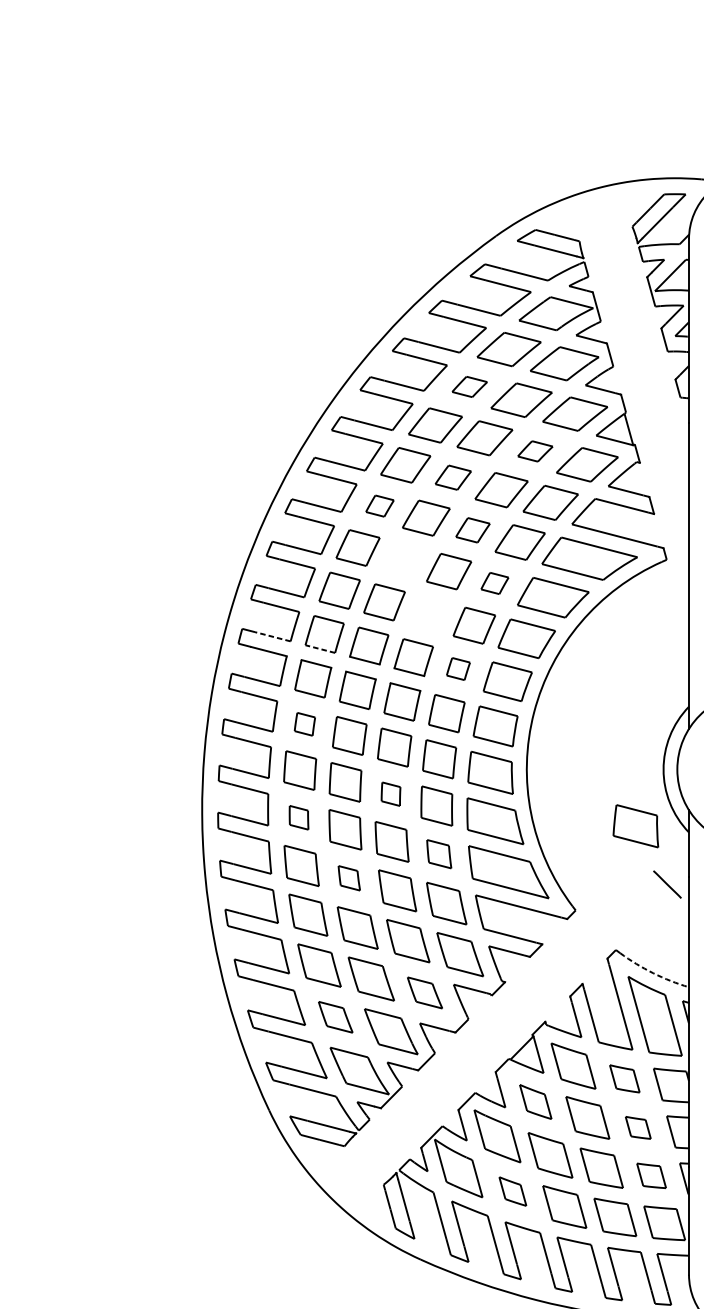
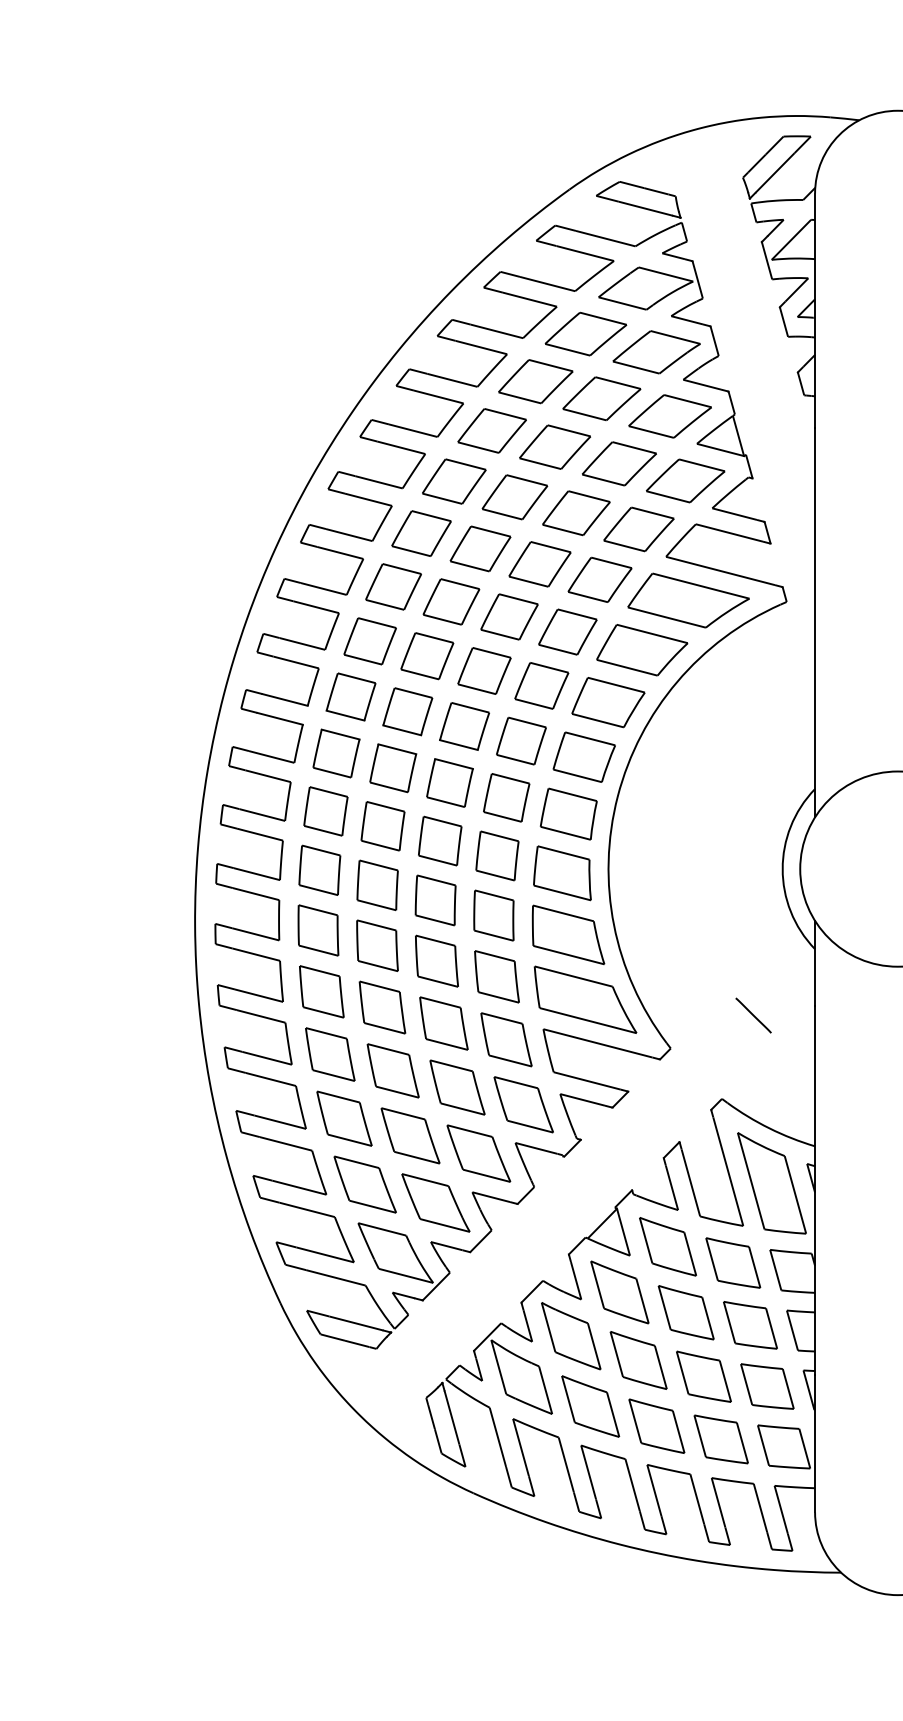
part: (469, 386) -> (535, 381), size x1.67
part: (535, 451) -> (619, 463), size x1.67
part: (452, 477) -> (514, 497), size x1.43
part: (379, 506) -> (421, 533), size x1.67
part: (472, 530) -> (539, 564), size x1.43
part: (403, 559) -> (451, 601), added
part: (494, 583) -> (567, 631), size x1.67
part: (429, 613) -> (484, 670), added
line: (272, 636) -> (284, 699), dashed -> solid
line: (320, 648) -> (345, 715), dashed -> solid
part: (458, 668) -> (521, 740), size x1.67
part: (304, 724) -> (325, 811), size x1.67
part: (390, 794) -> (435, 900), size x1.67
part: (299, 817) -> (318, 930), size x1.67
part: (635, 826) -> (747, 941), removed
part: (438, 853) -> (496, 976), size x1.43
part: (349, 878) -> (382, 1007), size x1.67
line: (667, 884) -> (753, 1015), moved
arc: (653, 973) -> (769, 1128), dashed -> solid
part: (424, 992) -> (478, 1153), size x1.43
part: (335, 1017) -> (364, 1184), size x1.43
part: (624, 1078) -> (733, 1262), size x1.43
part: (535, 1102) -> (619, 1292), size x1.43
part: (638, 1127) -> (750, 1325), size x1.67
part: (651, 1175) -> (767, 1386), size x1.43
part: (512, 1191) -> (590, 1406), size x1.67

